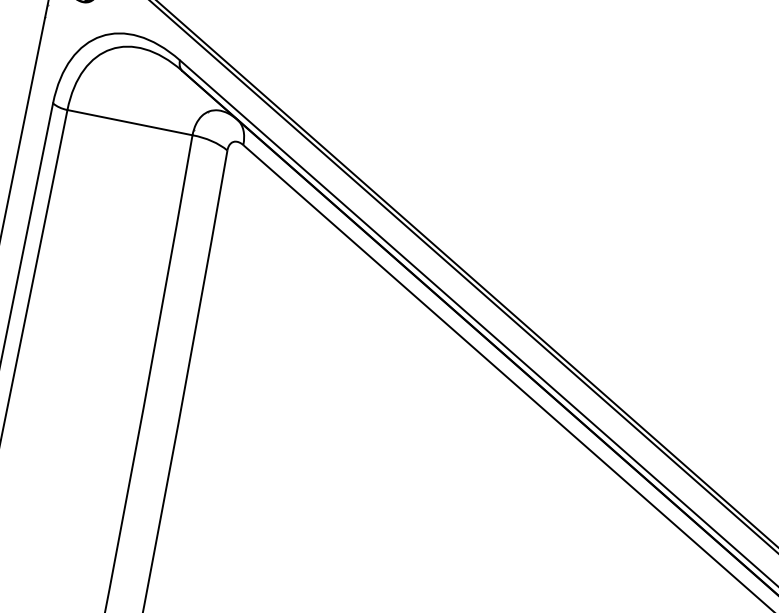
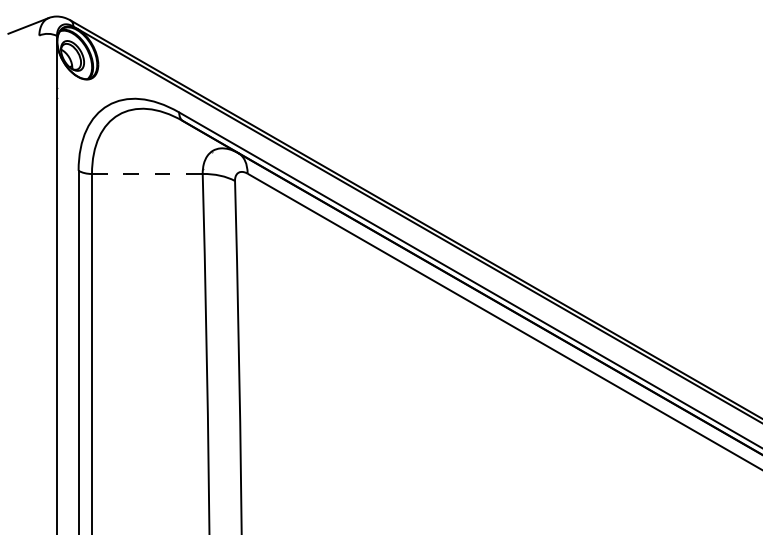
line: (130, 123) -> (147, 174), solid -> dashed

